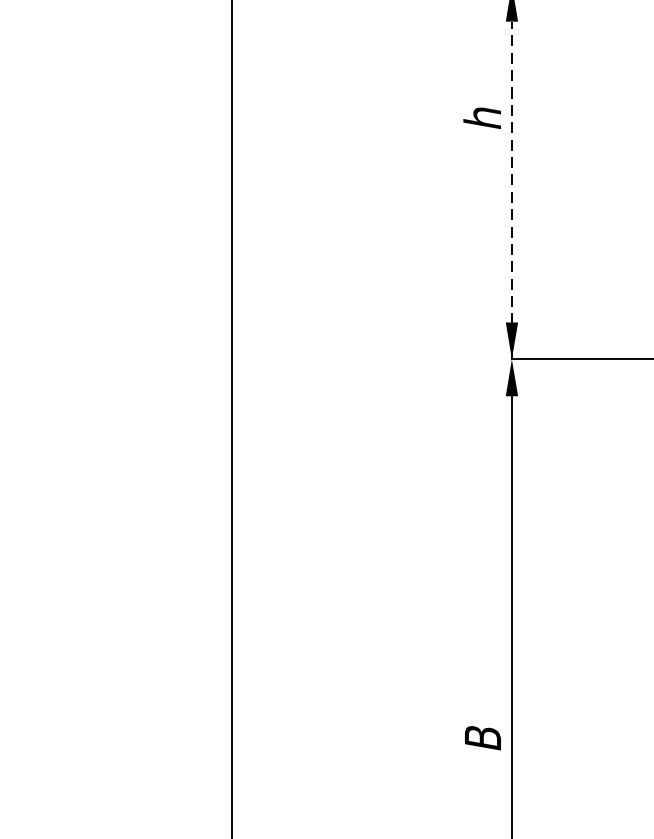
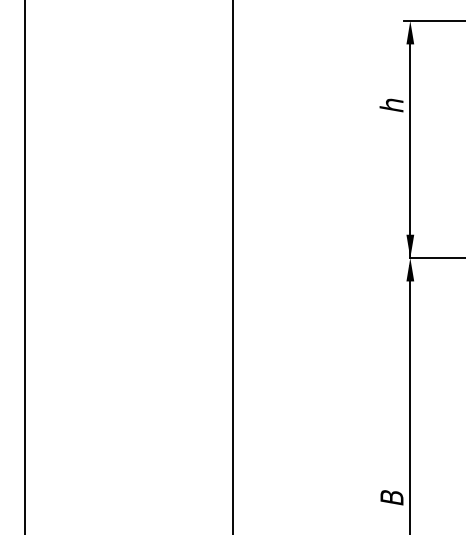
line: (512, 190) -> (410, 151), dashed -> solid

